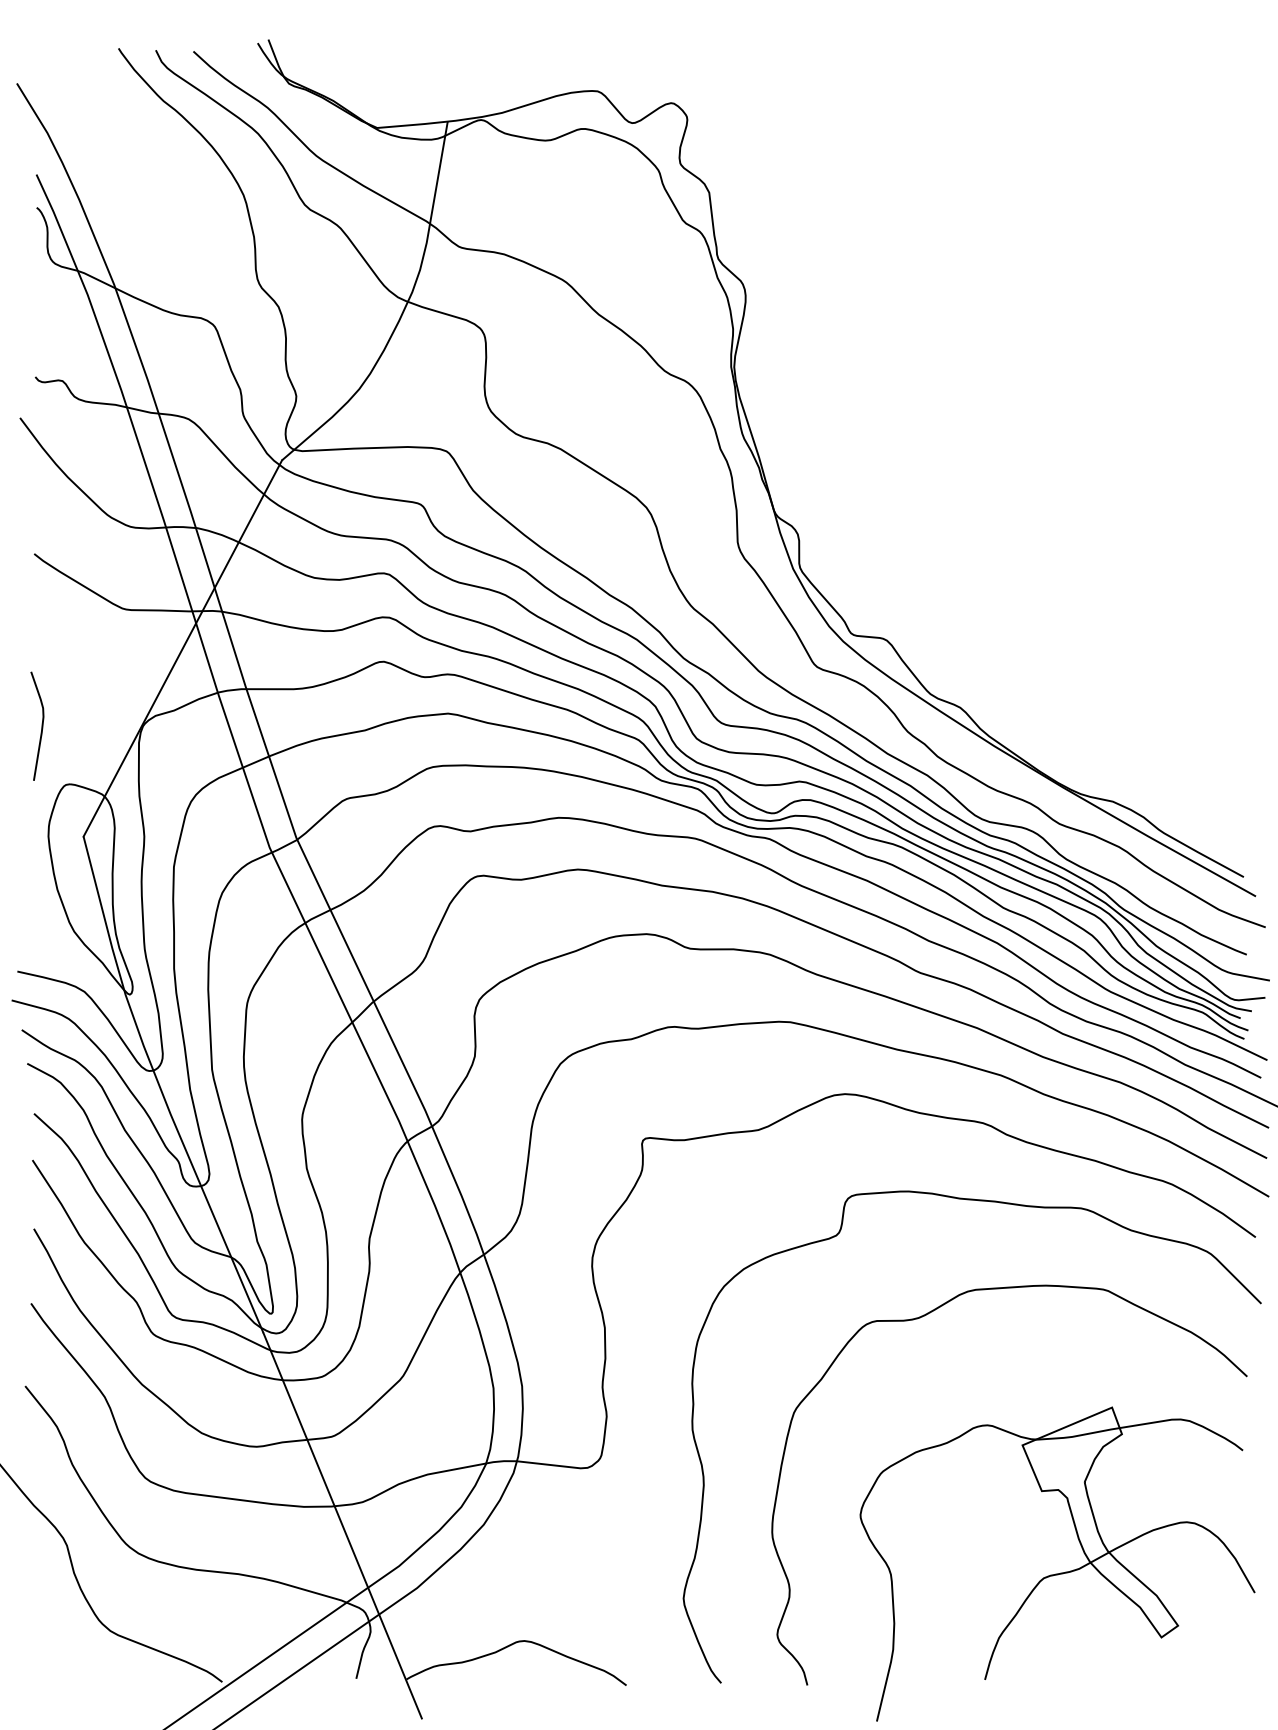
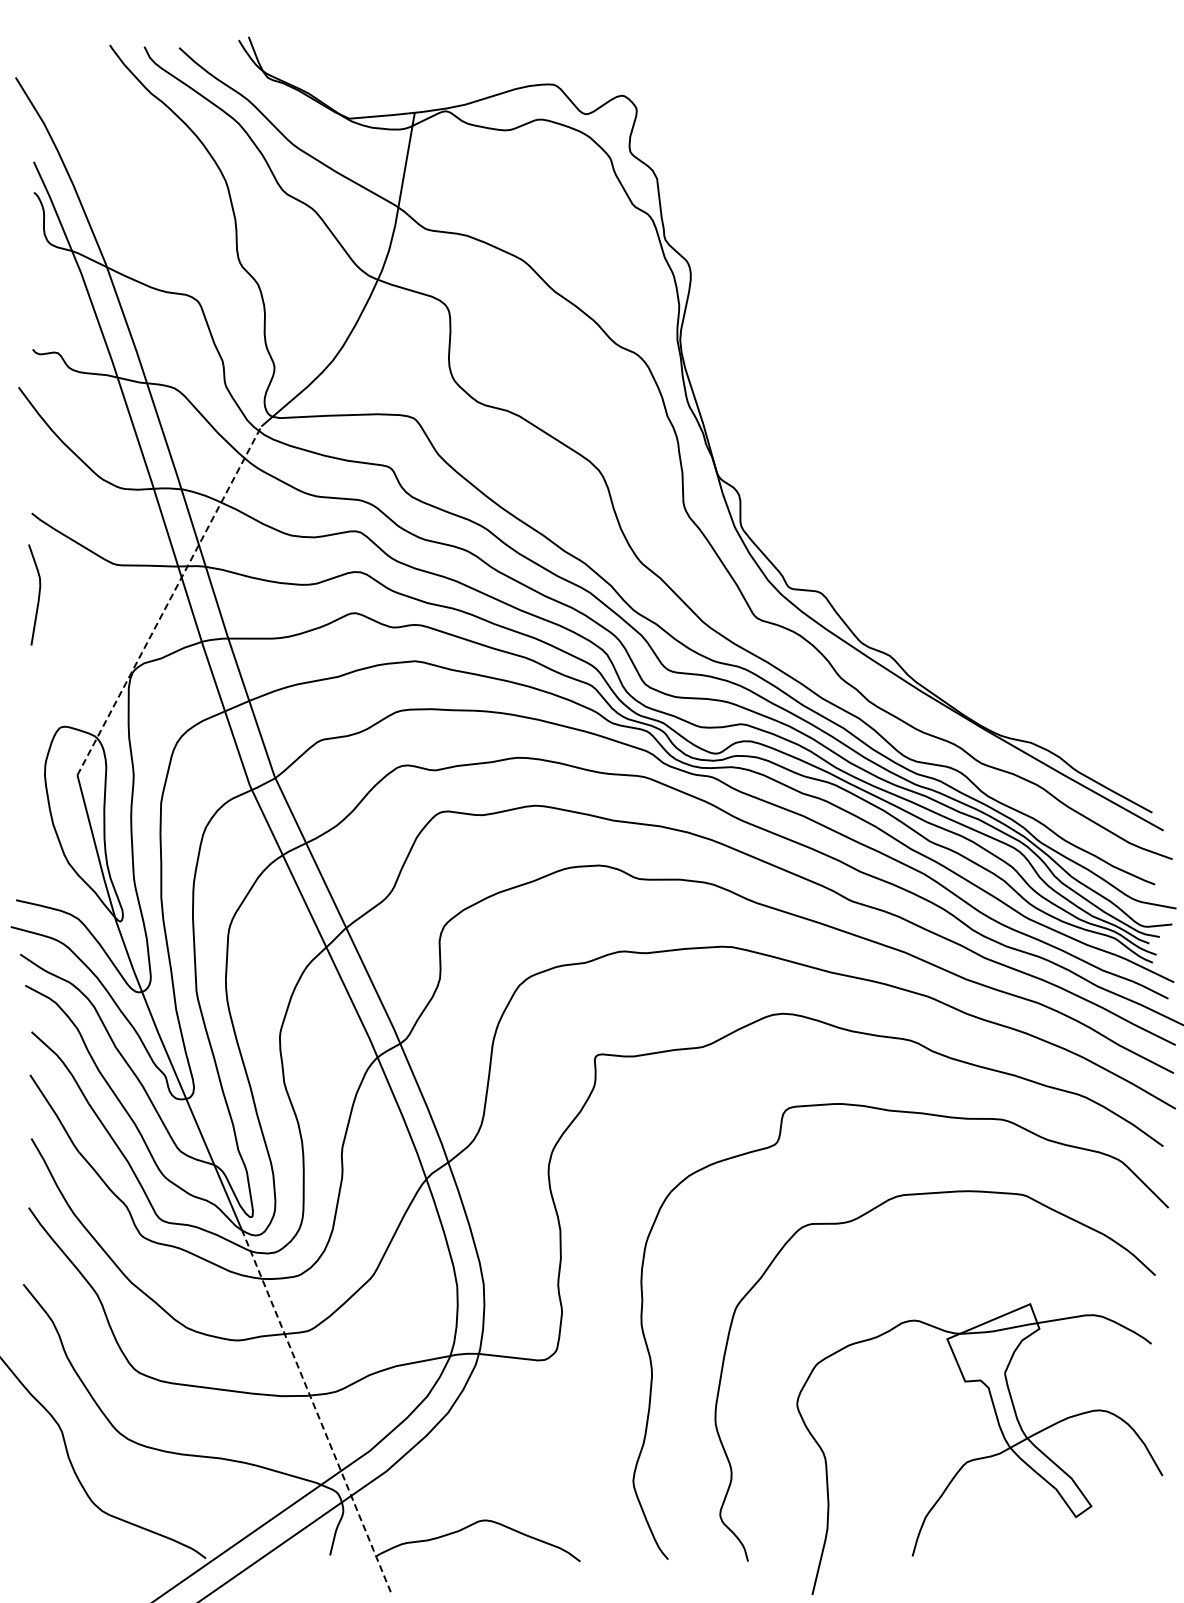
line: (182, 648) -> (169, 600), solid -> dashed
curve: (41, 725) -> (38, 594), moved
line: (342, 1525) -> (317, 1413), solid -> dashed

